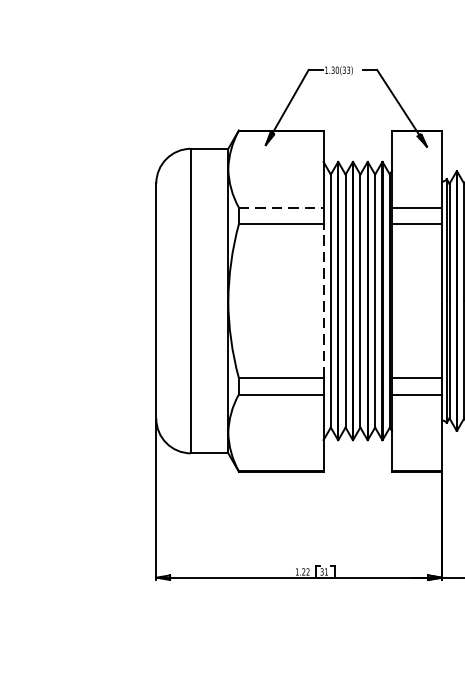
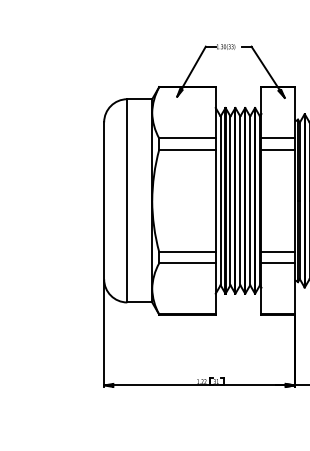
line: (282, 207) -> (188, 138), dashed -> solid
line: (323, 300) -> (215, 200), dashed -> solid

